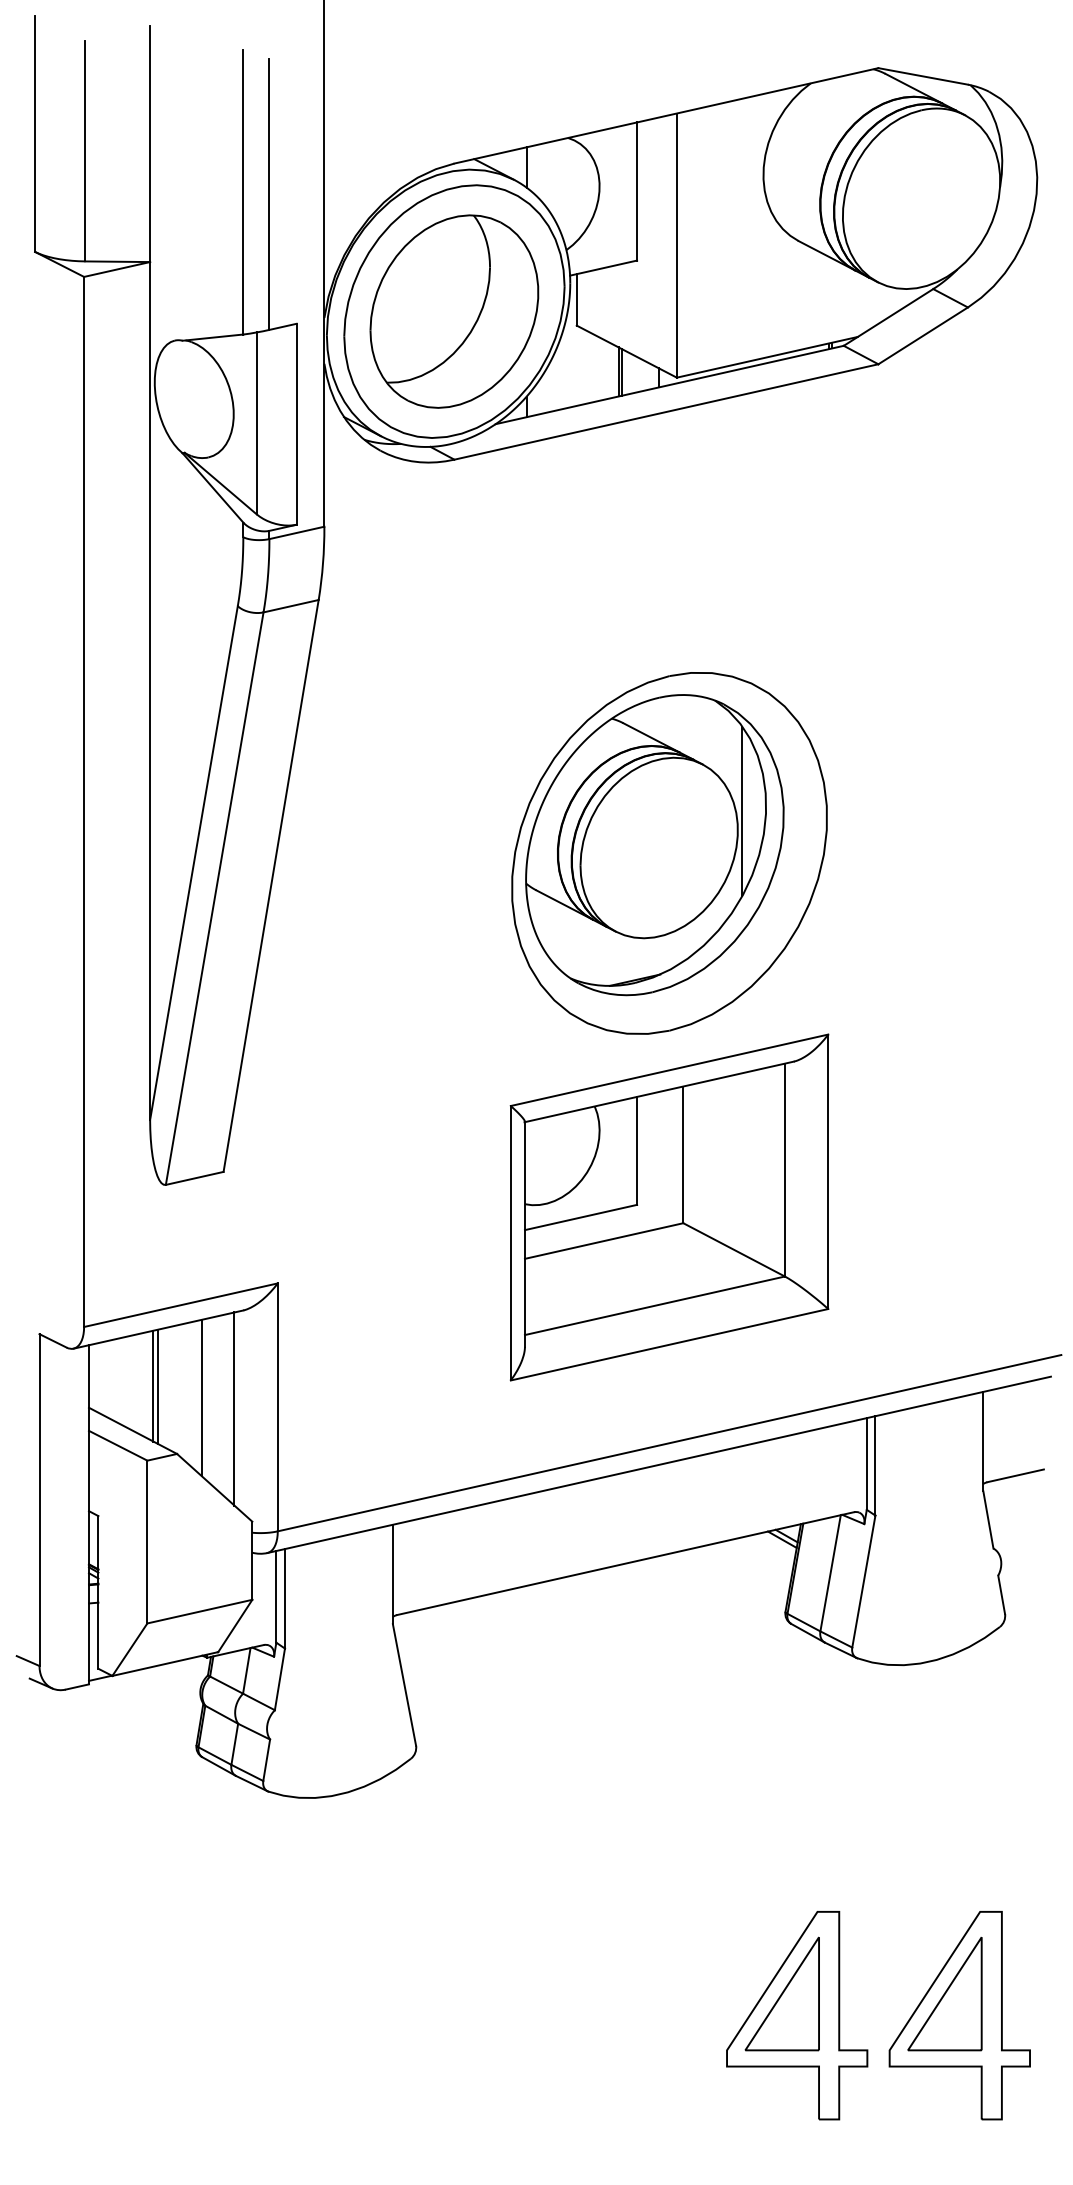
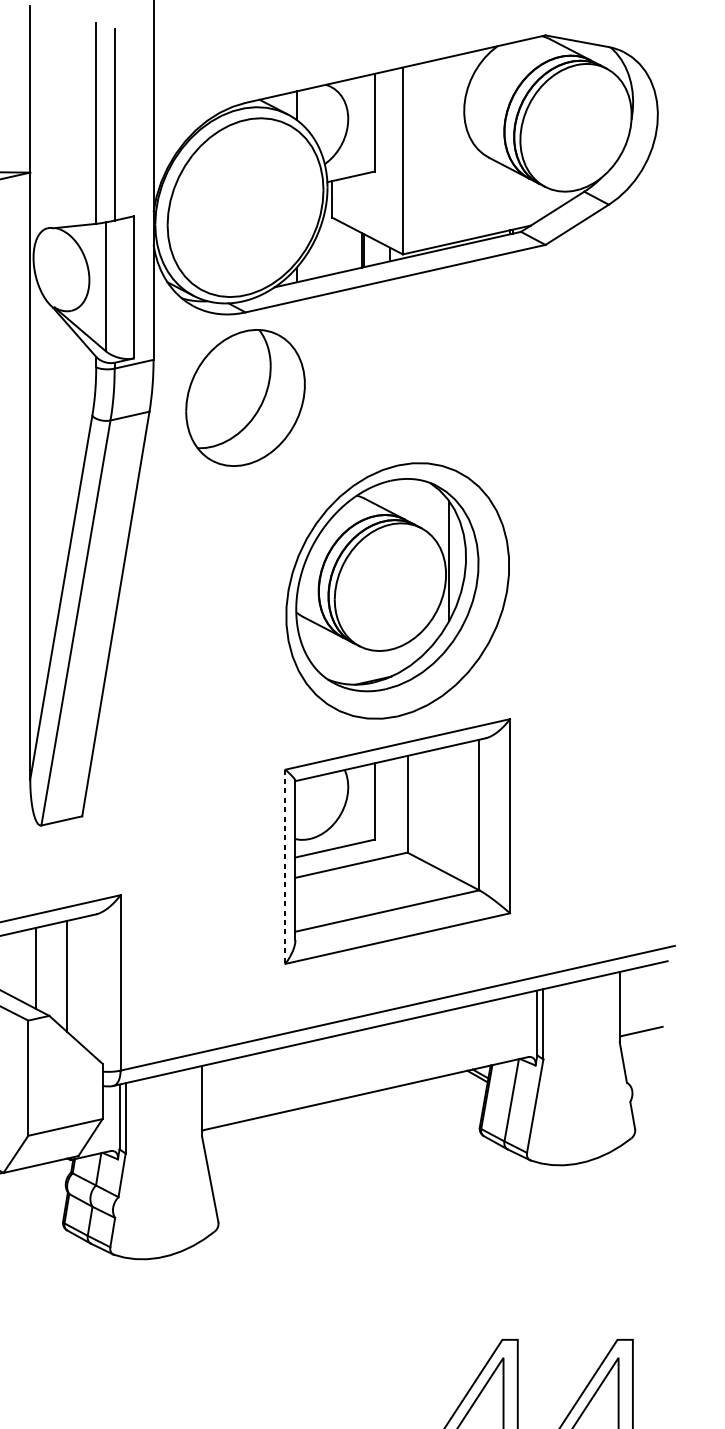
part: (454, 311) -> (245, 397), moved
line: (510, 1243) -> (285, 866), solid -> dashed
line: (153, 1385) -> (32, 967), removed
line: (234, 1408) -> (89, 983), removed

